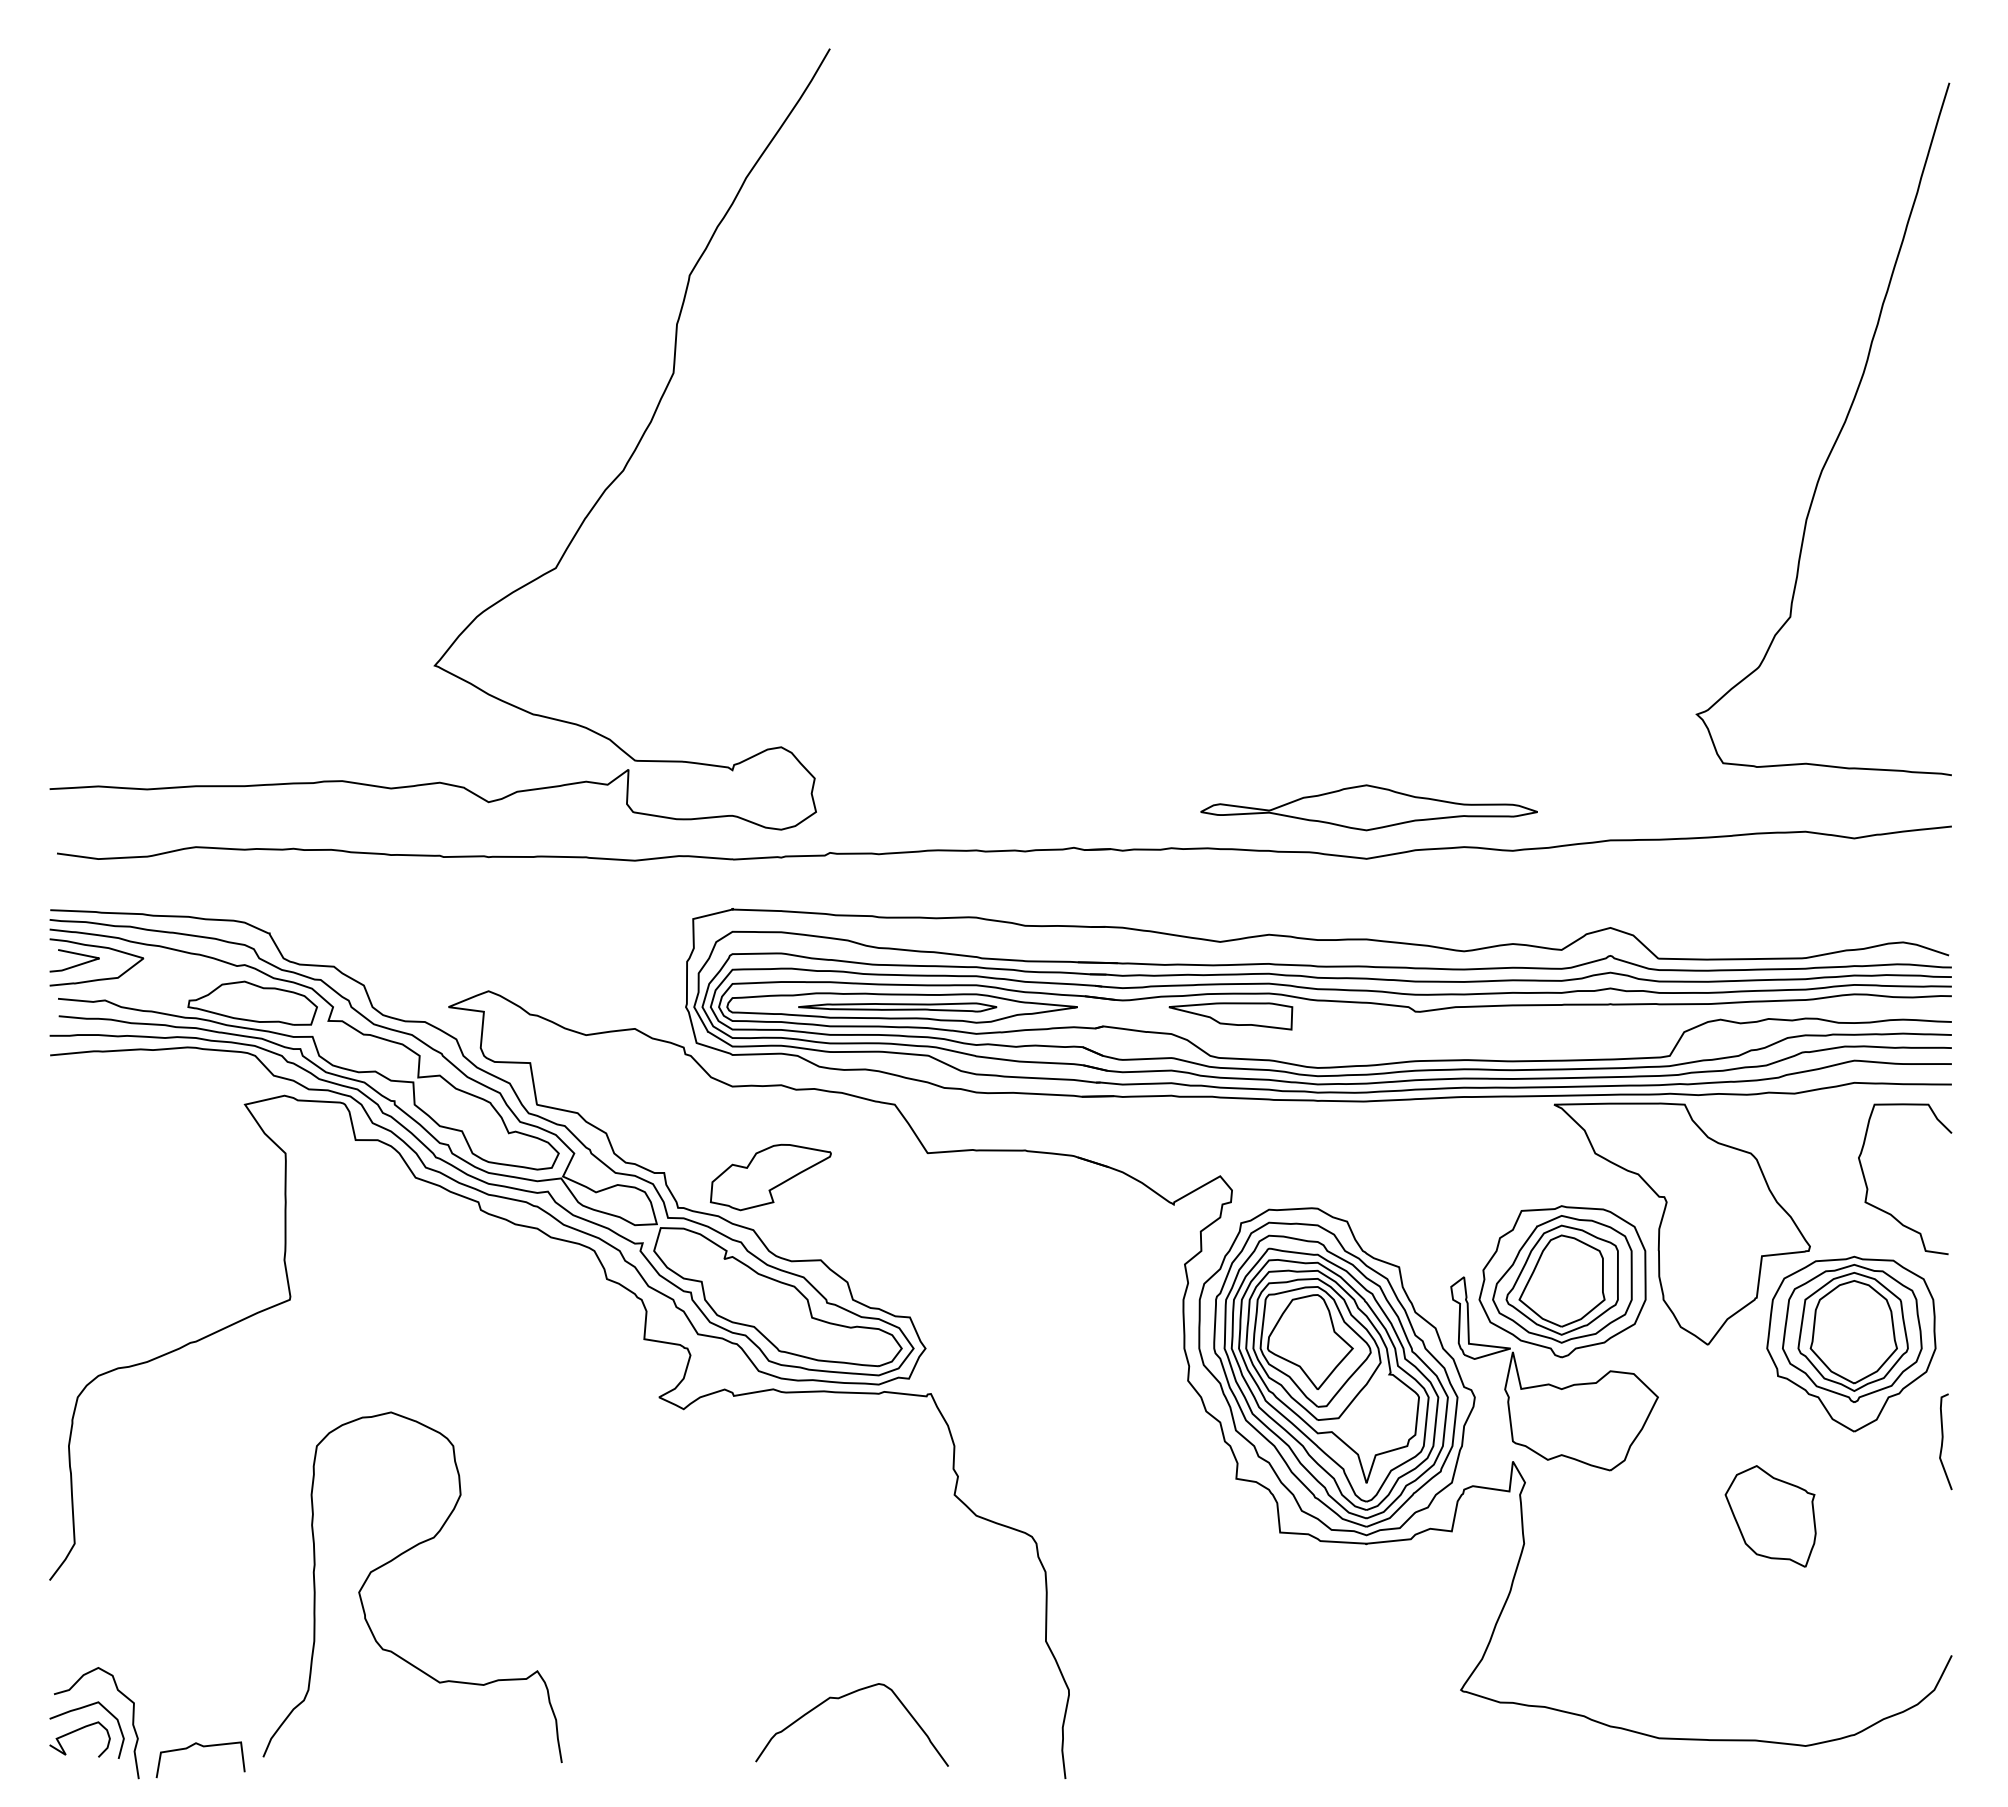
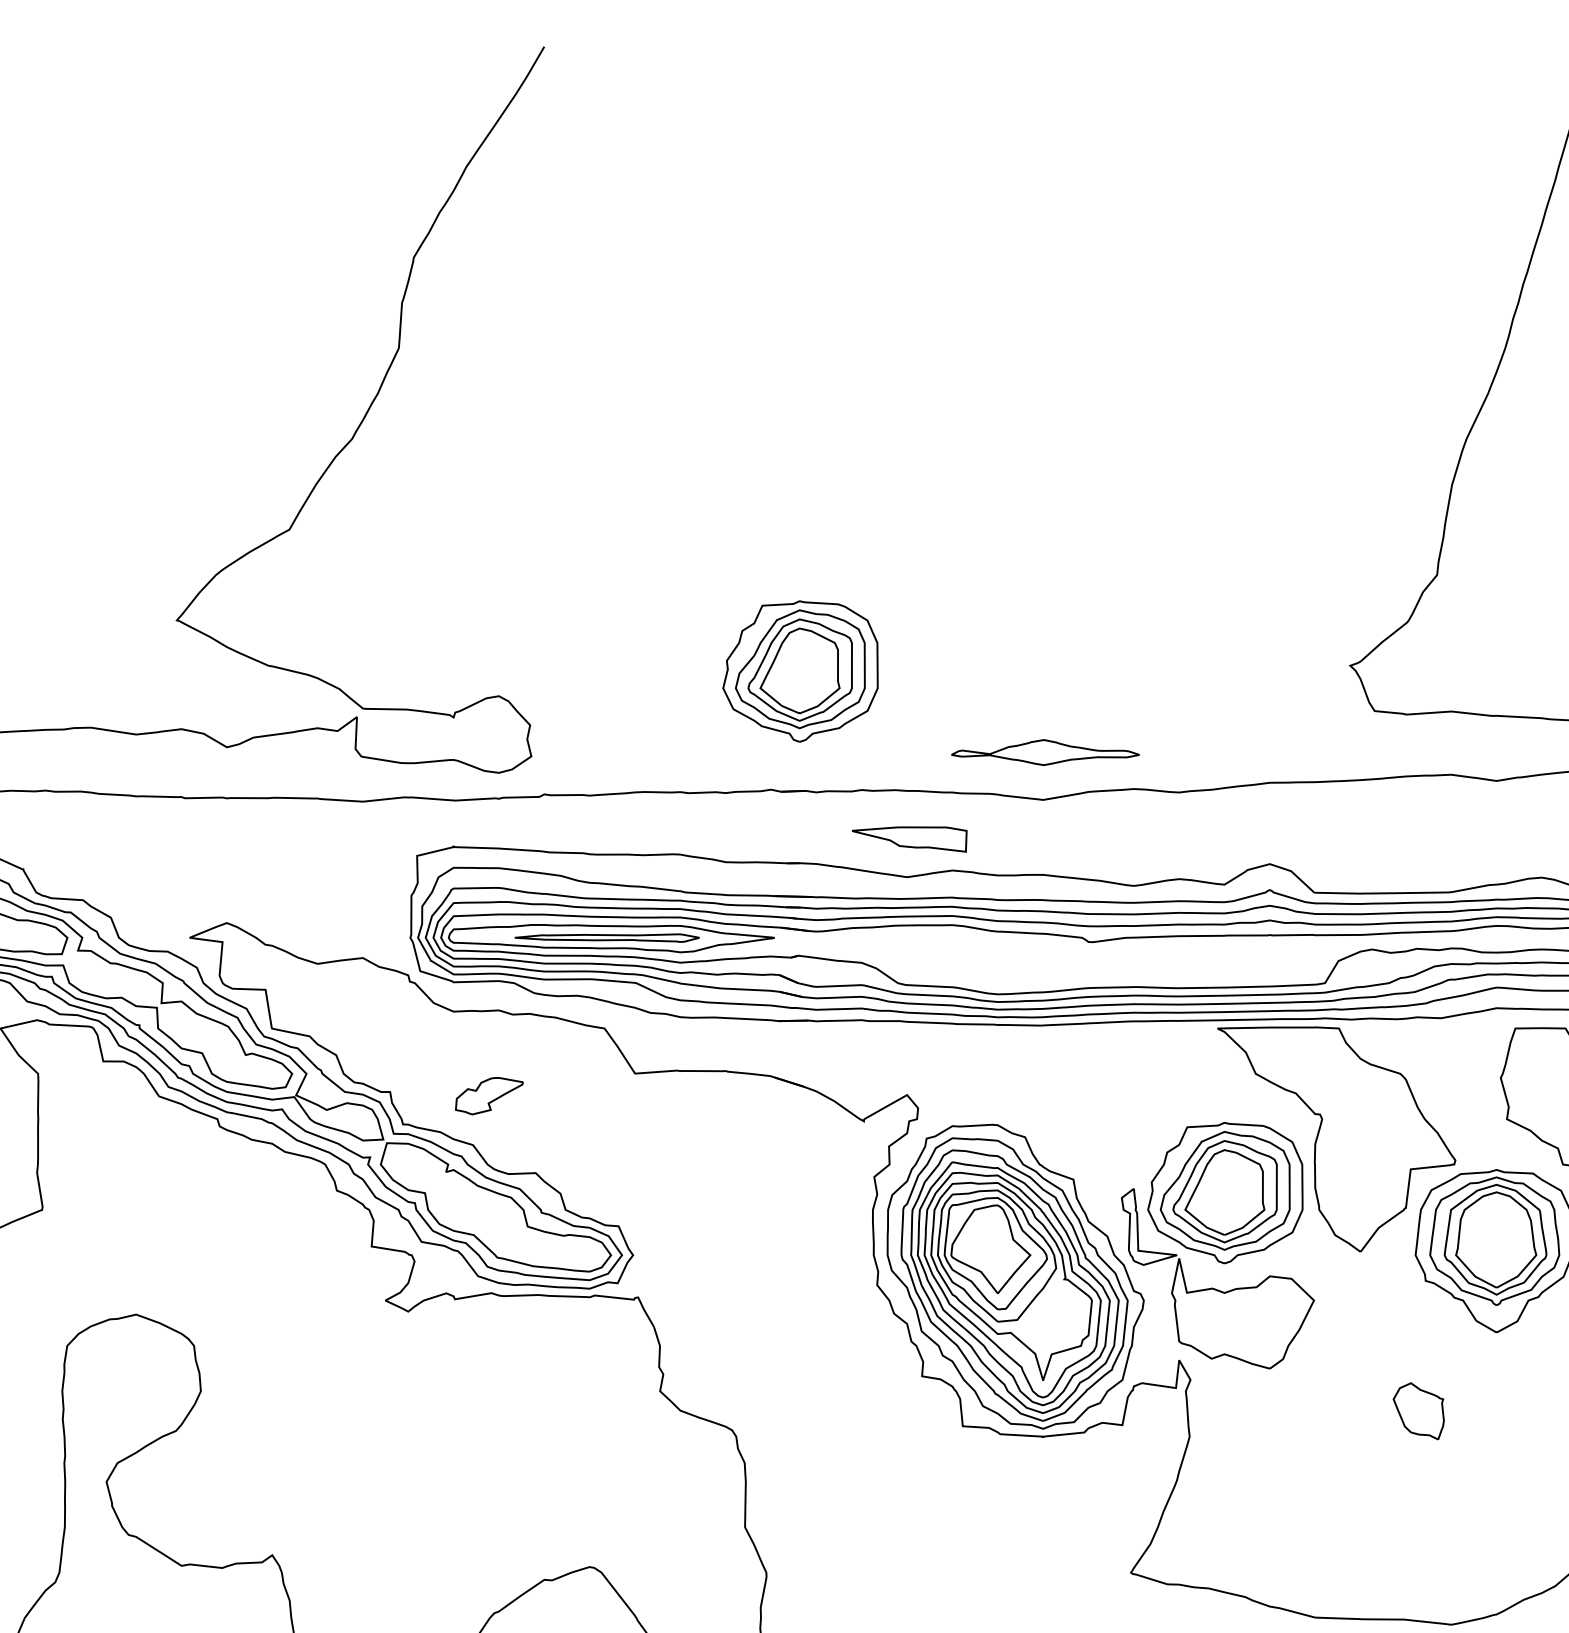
part: (1105, 720) -> (800, 671), added
part: (1368, 807) -> (1044, 752), size x0.6
part: (1230, 1016) -> (909, 839), moved
part: (770, 1177) -> (488, 1096), size x0.6
part: (1770, 1516) -> (1418, 1411), size x0.6

